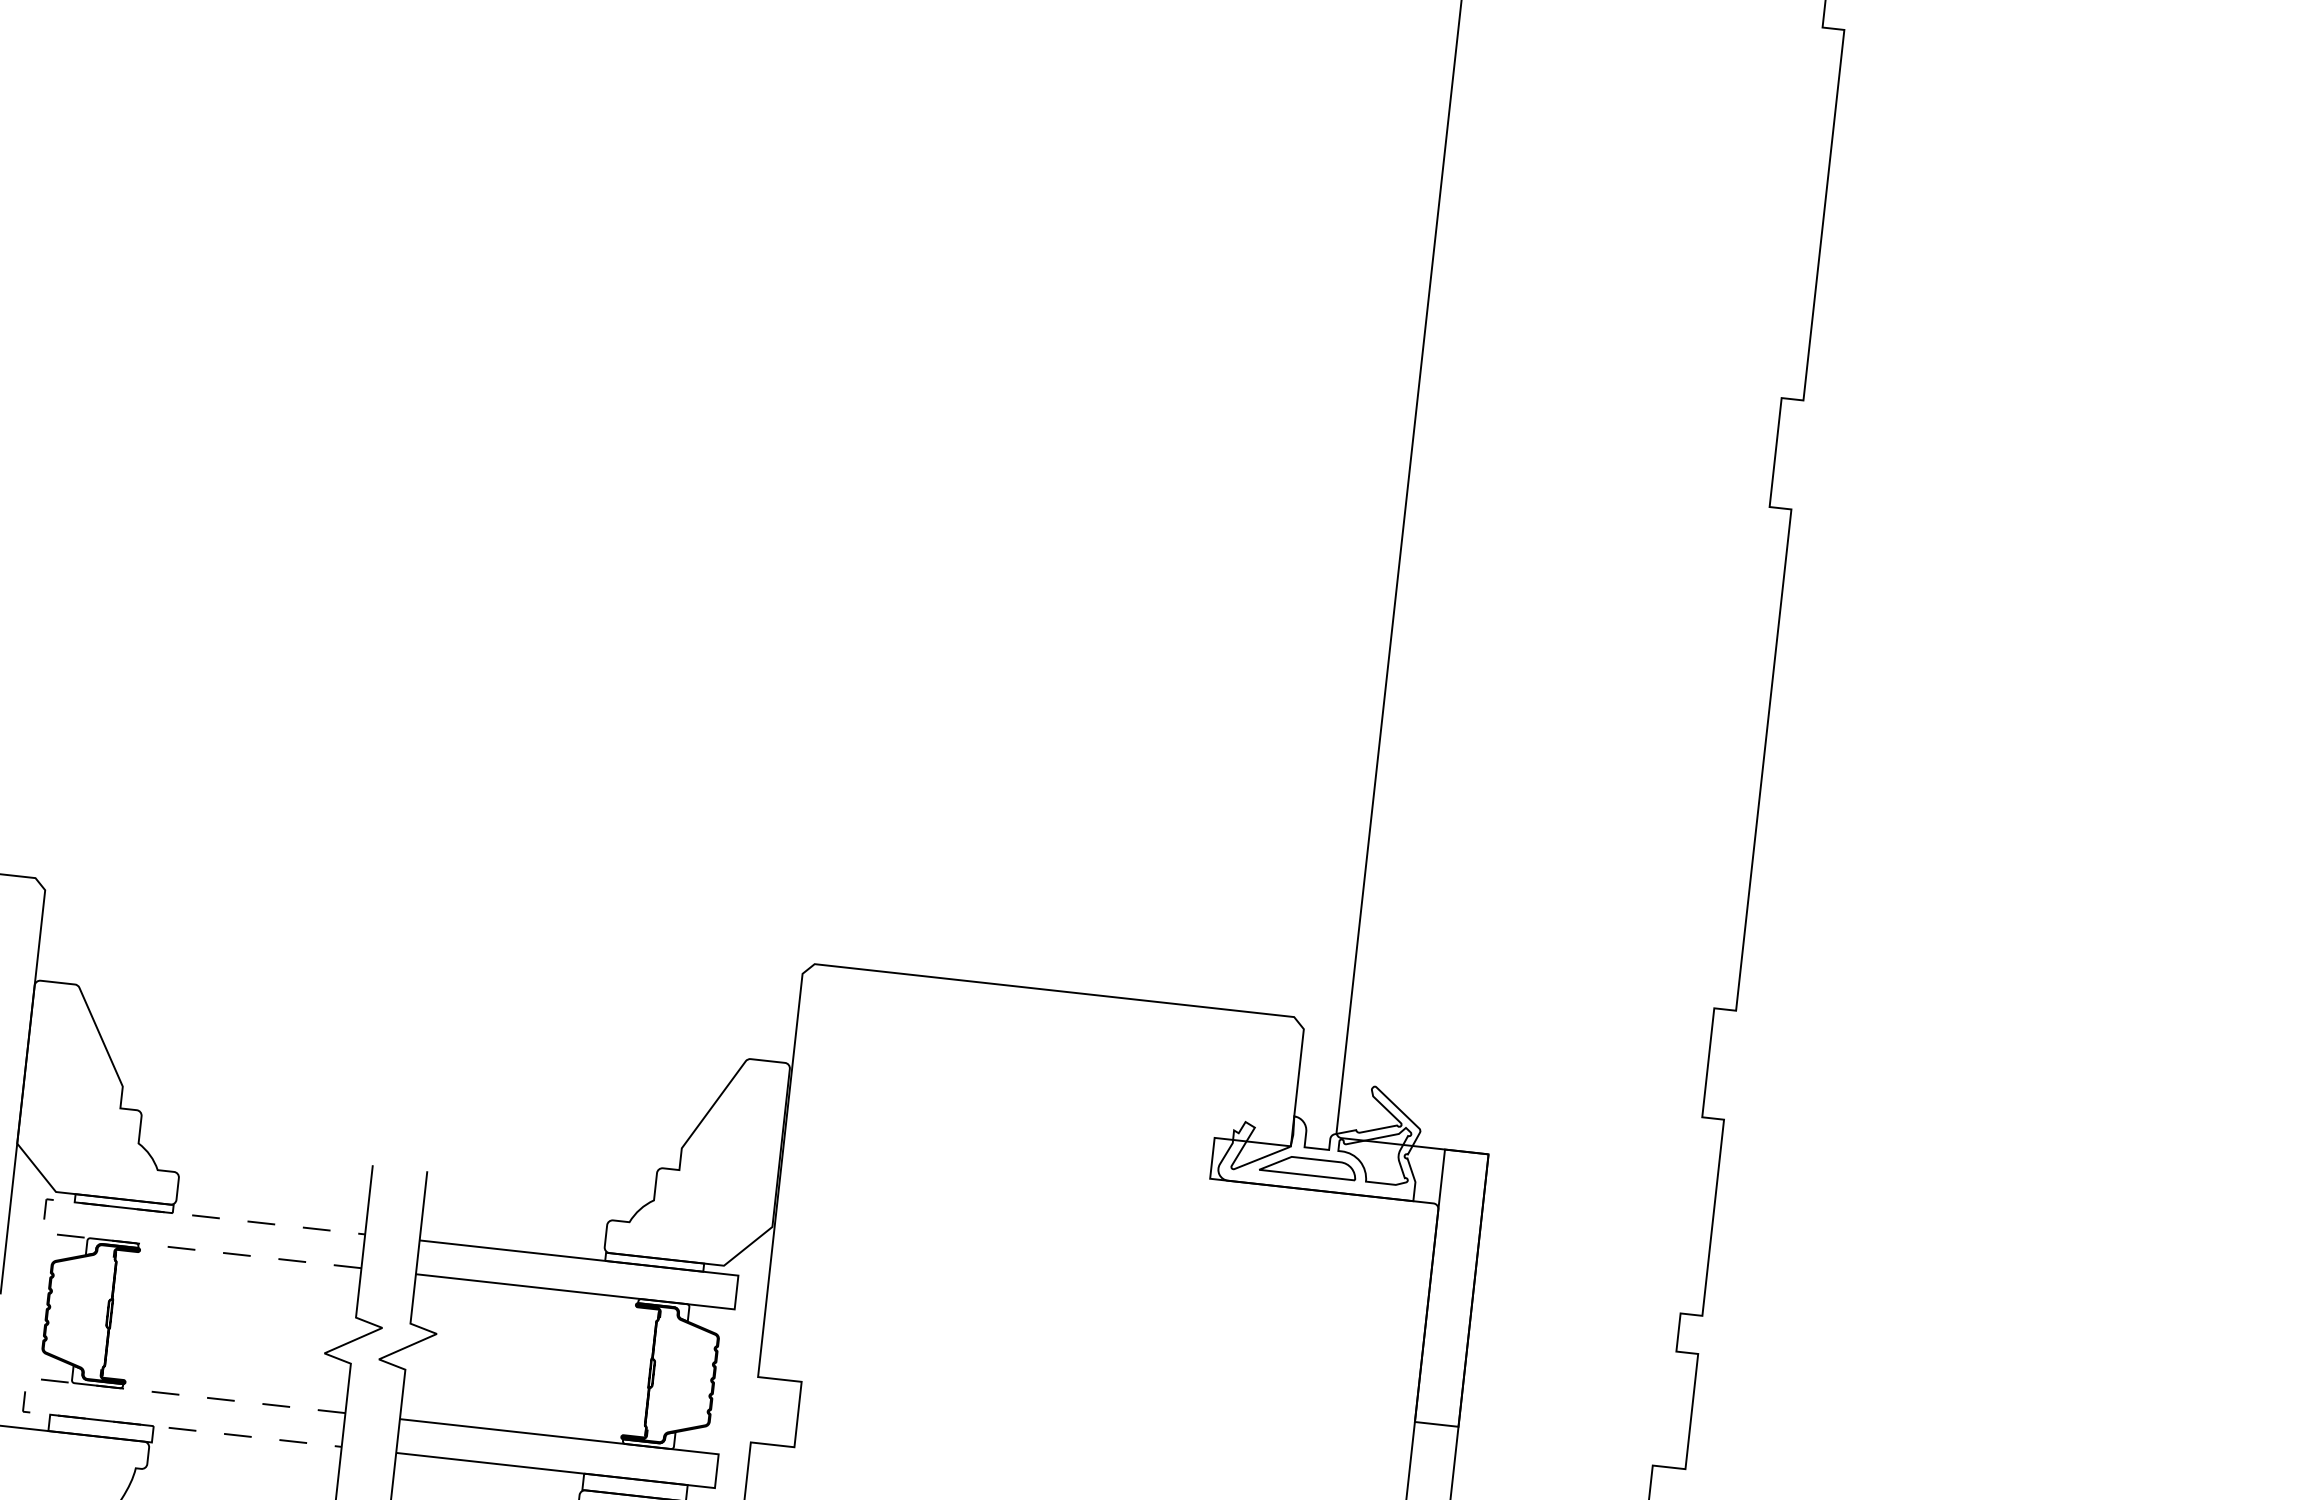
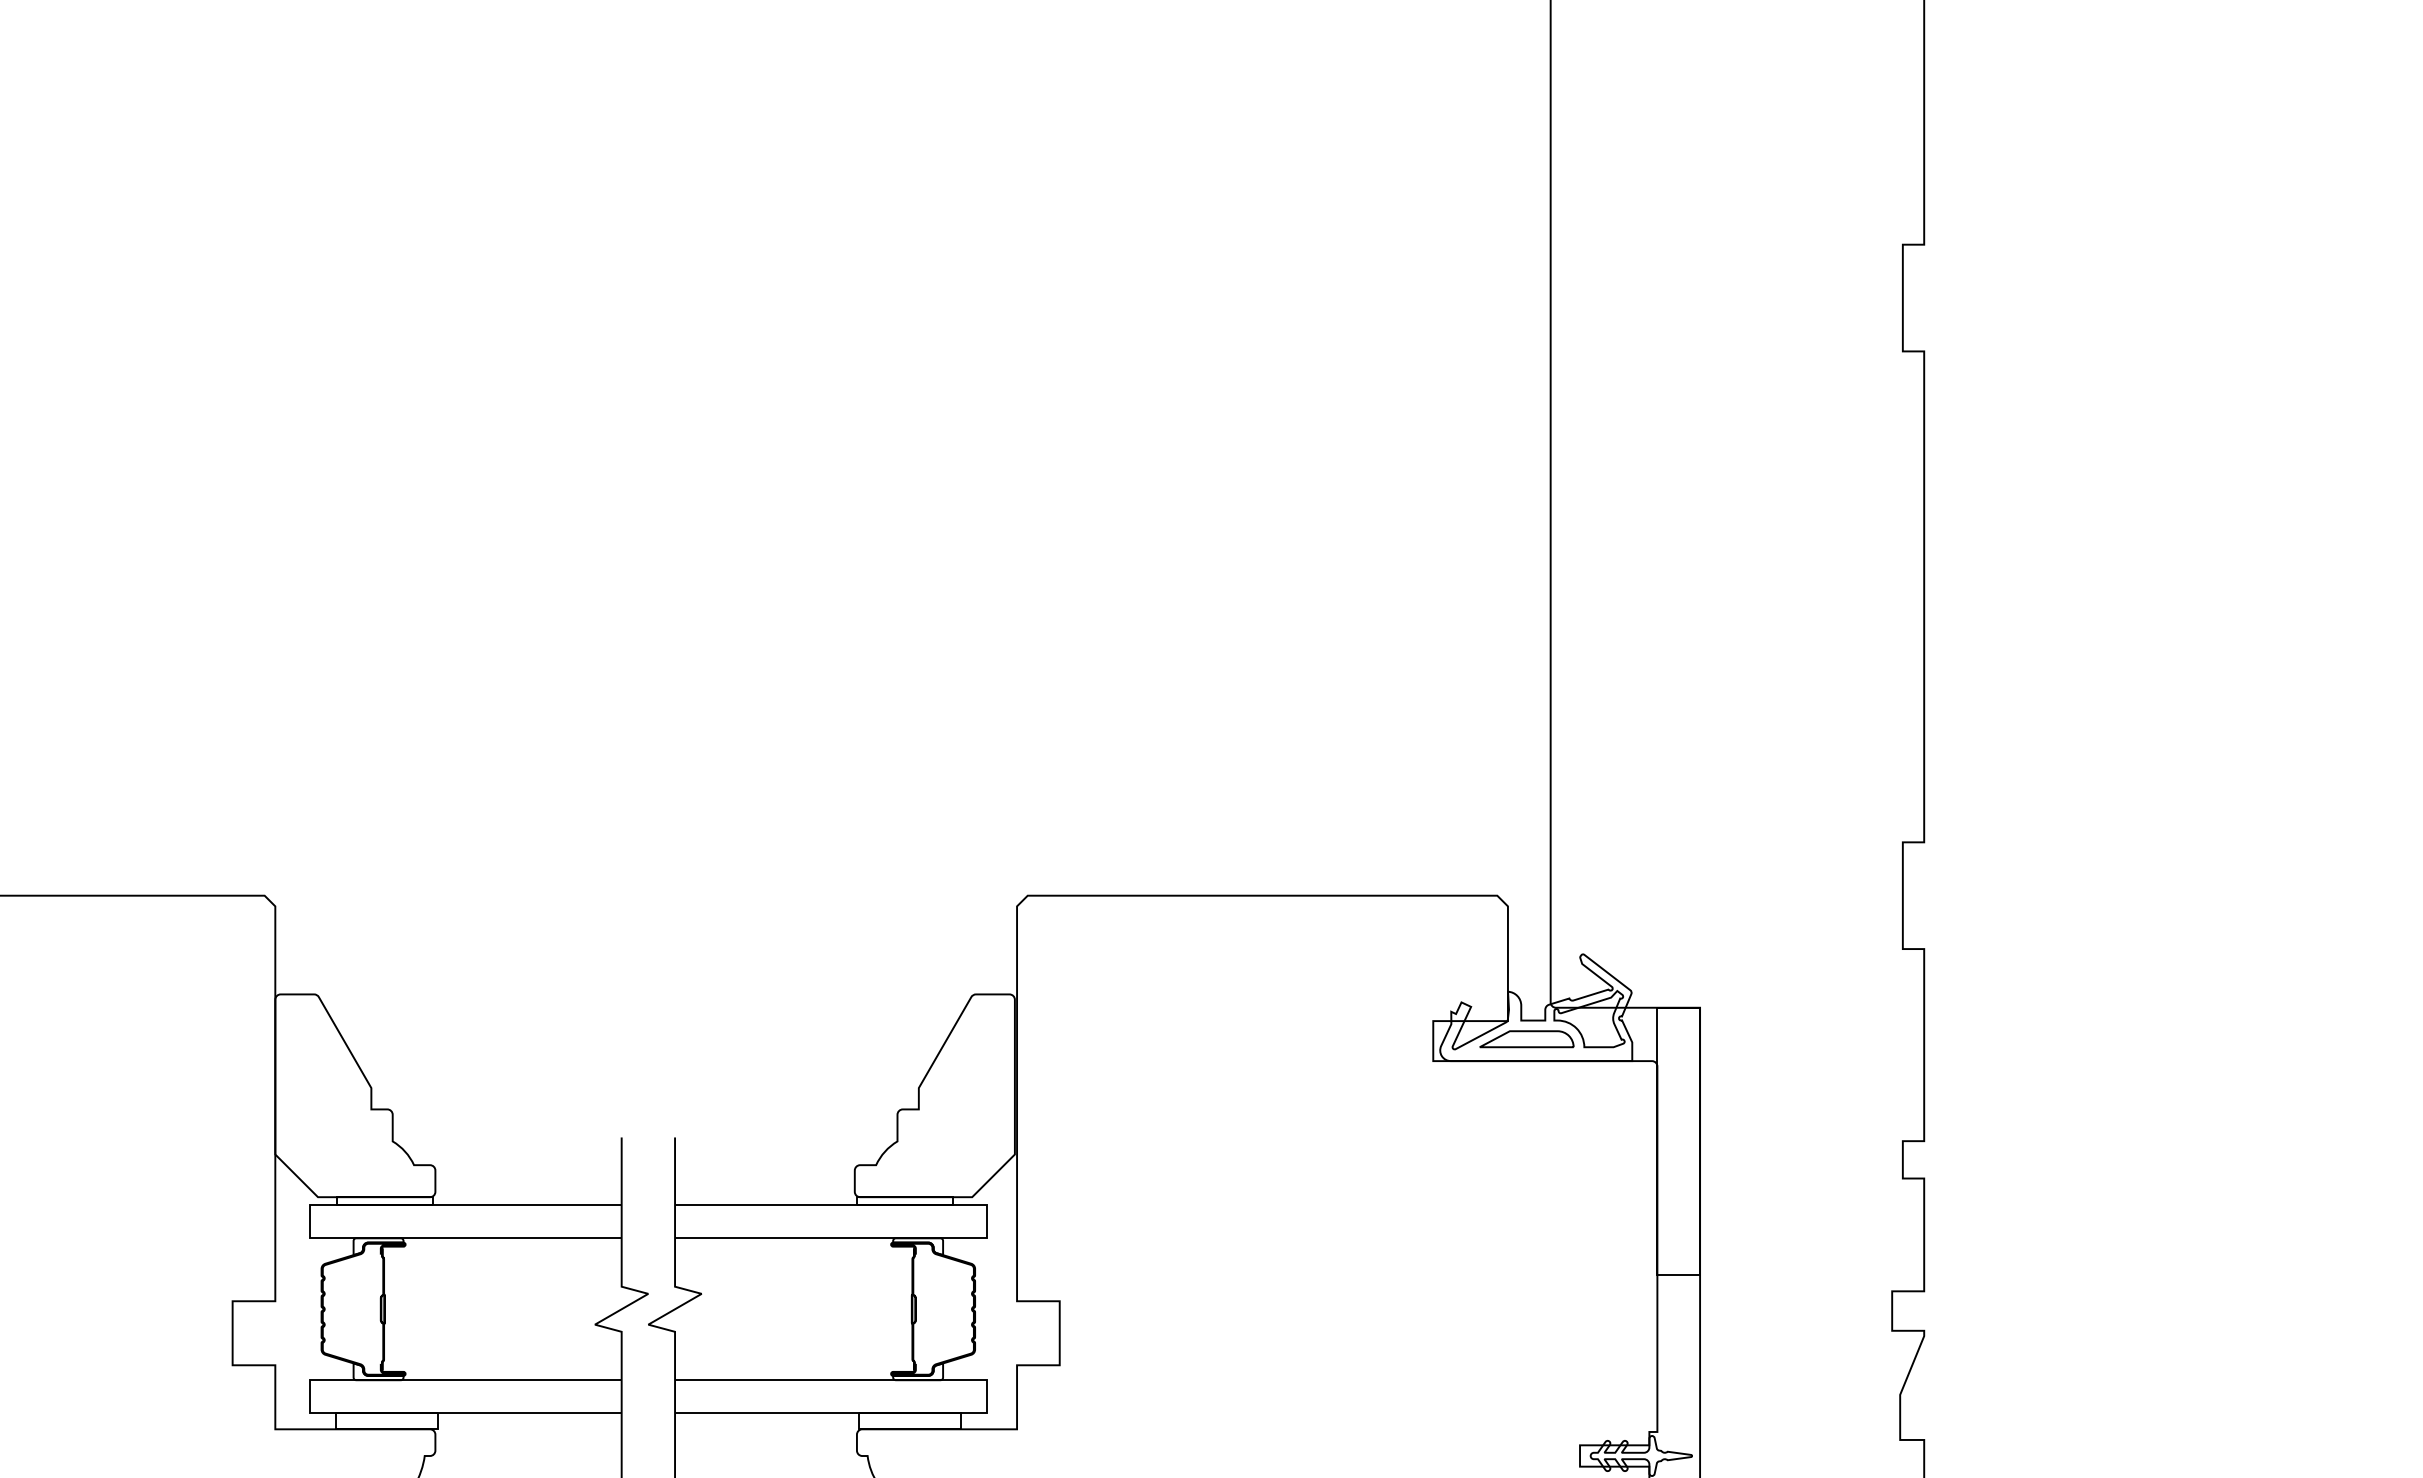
line: (44, 1215) -> (309, 1221), dashed -> solid
line: (24, 1394) -> (309, 1396), dashed -> solid

